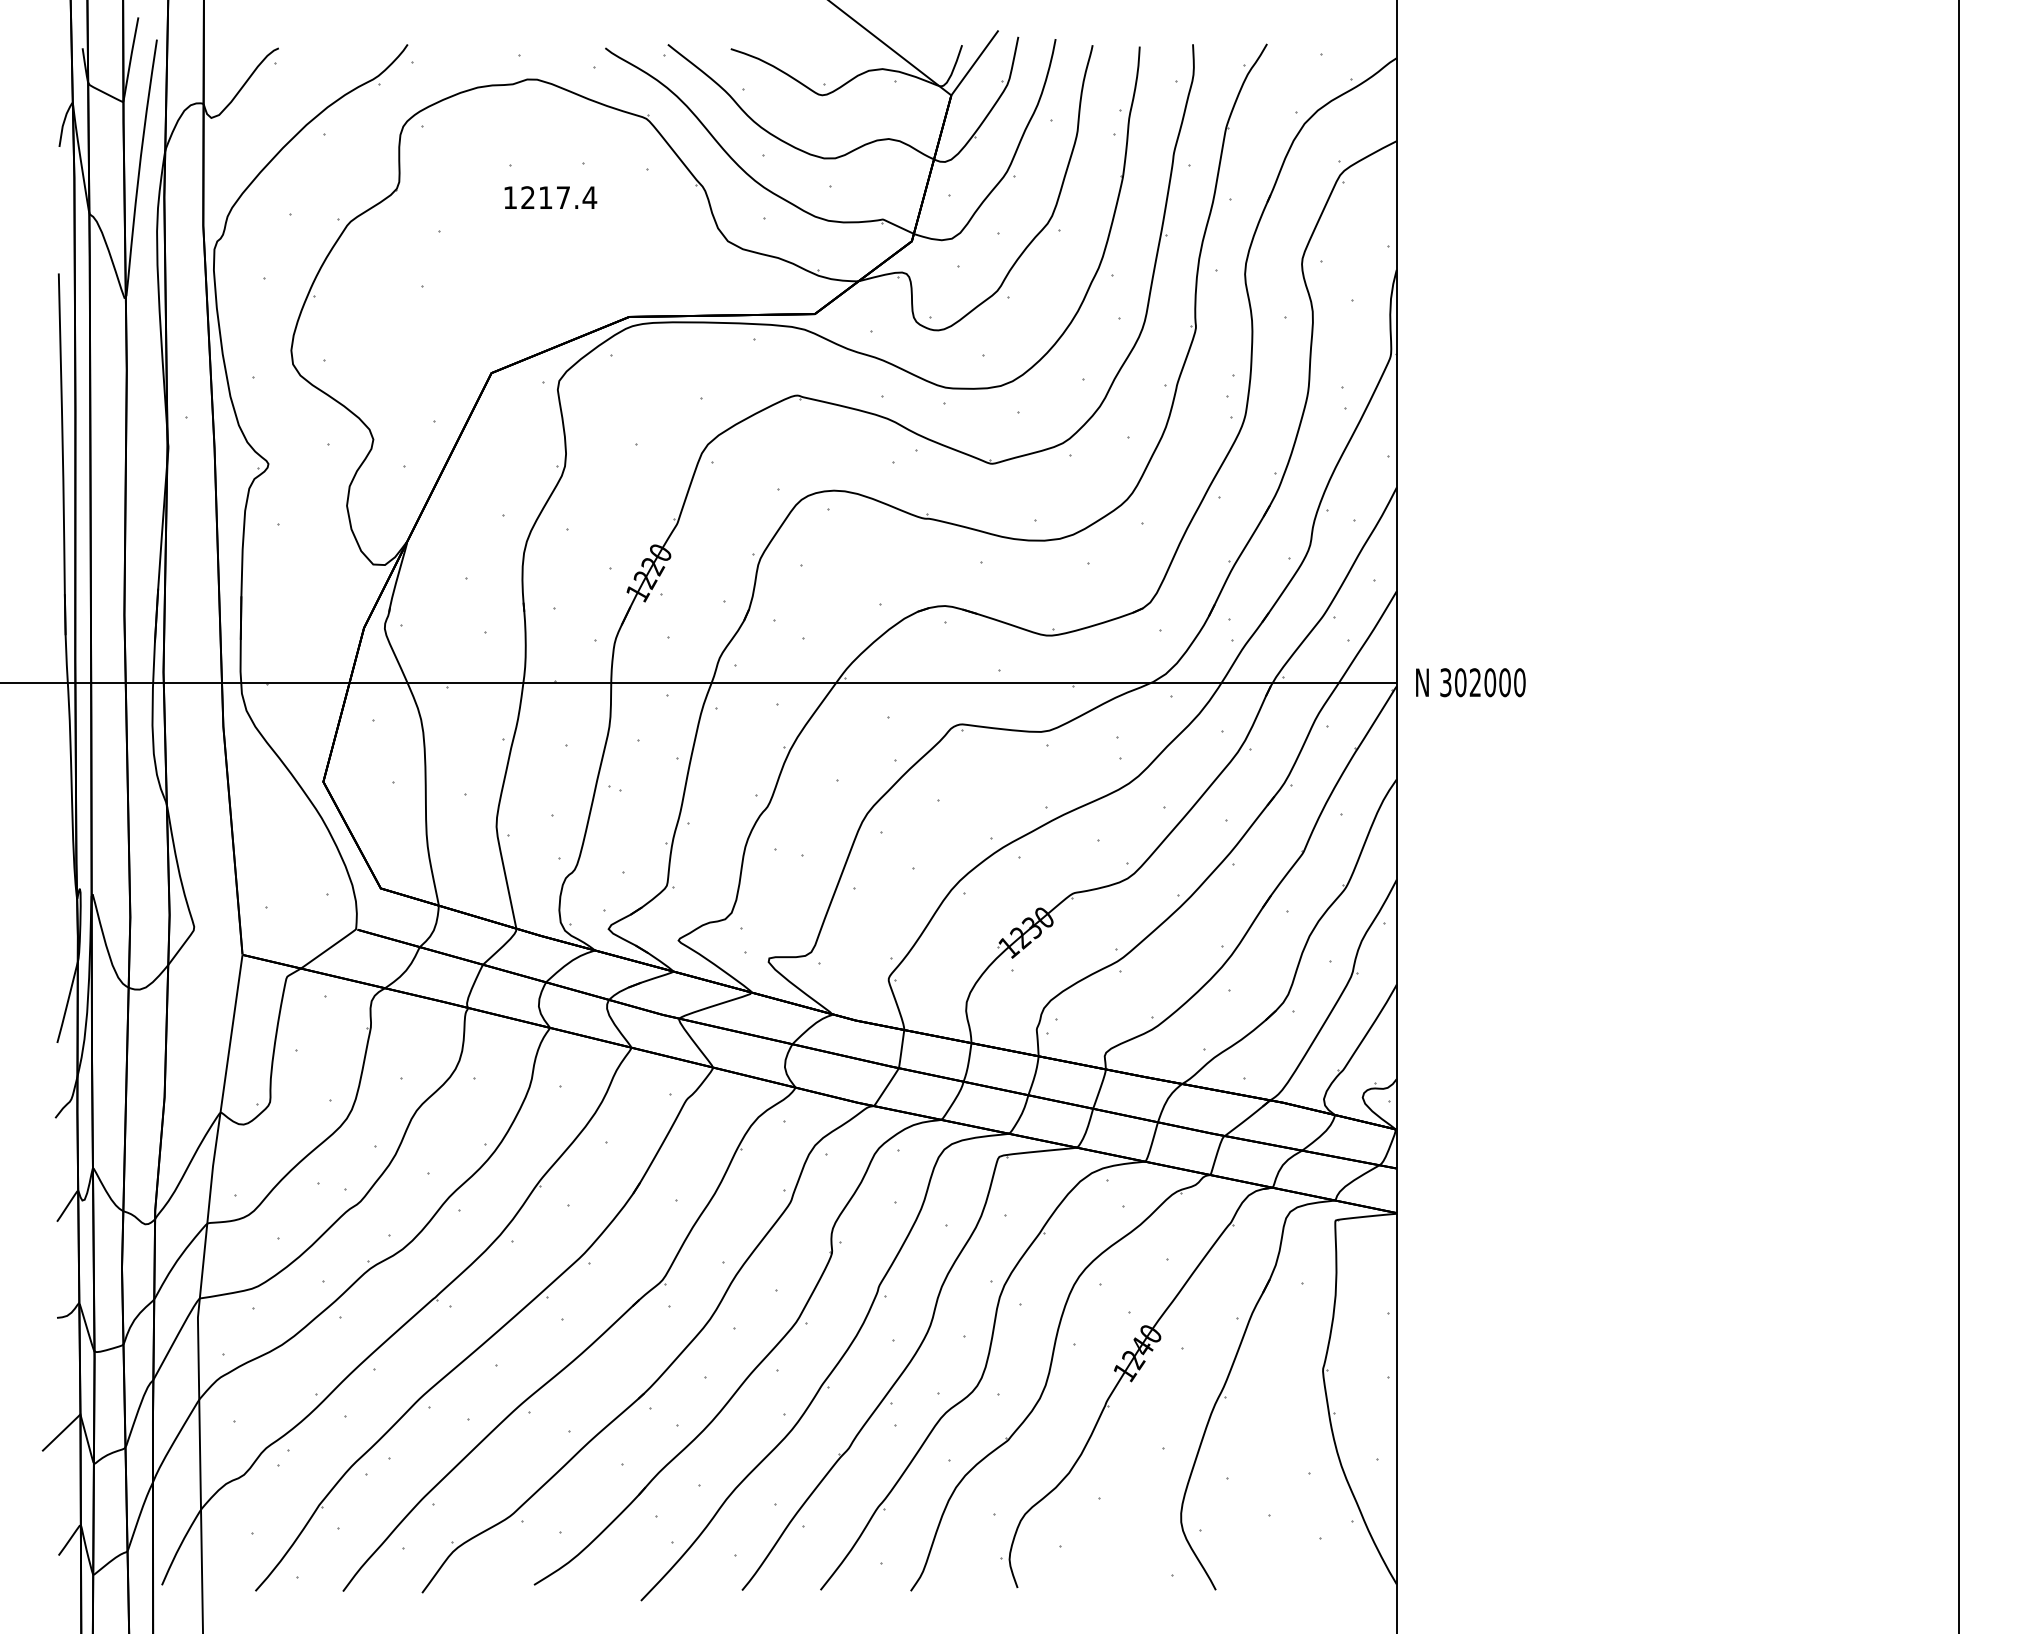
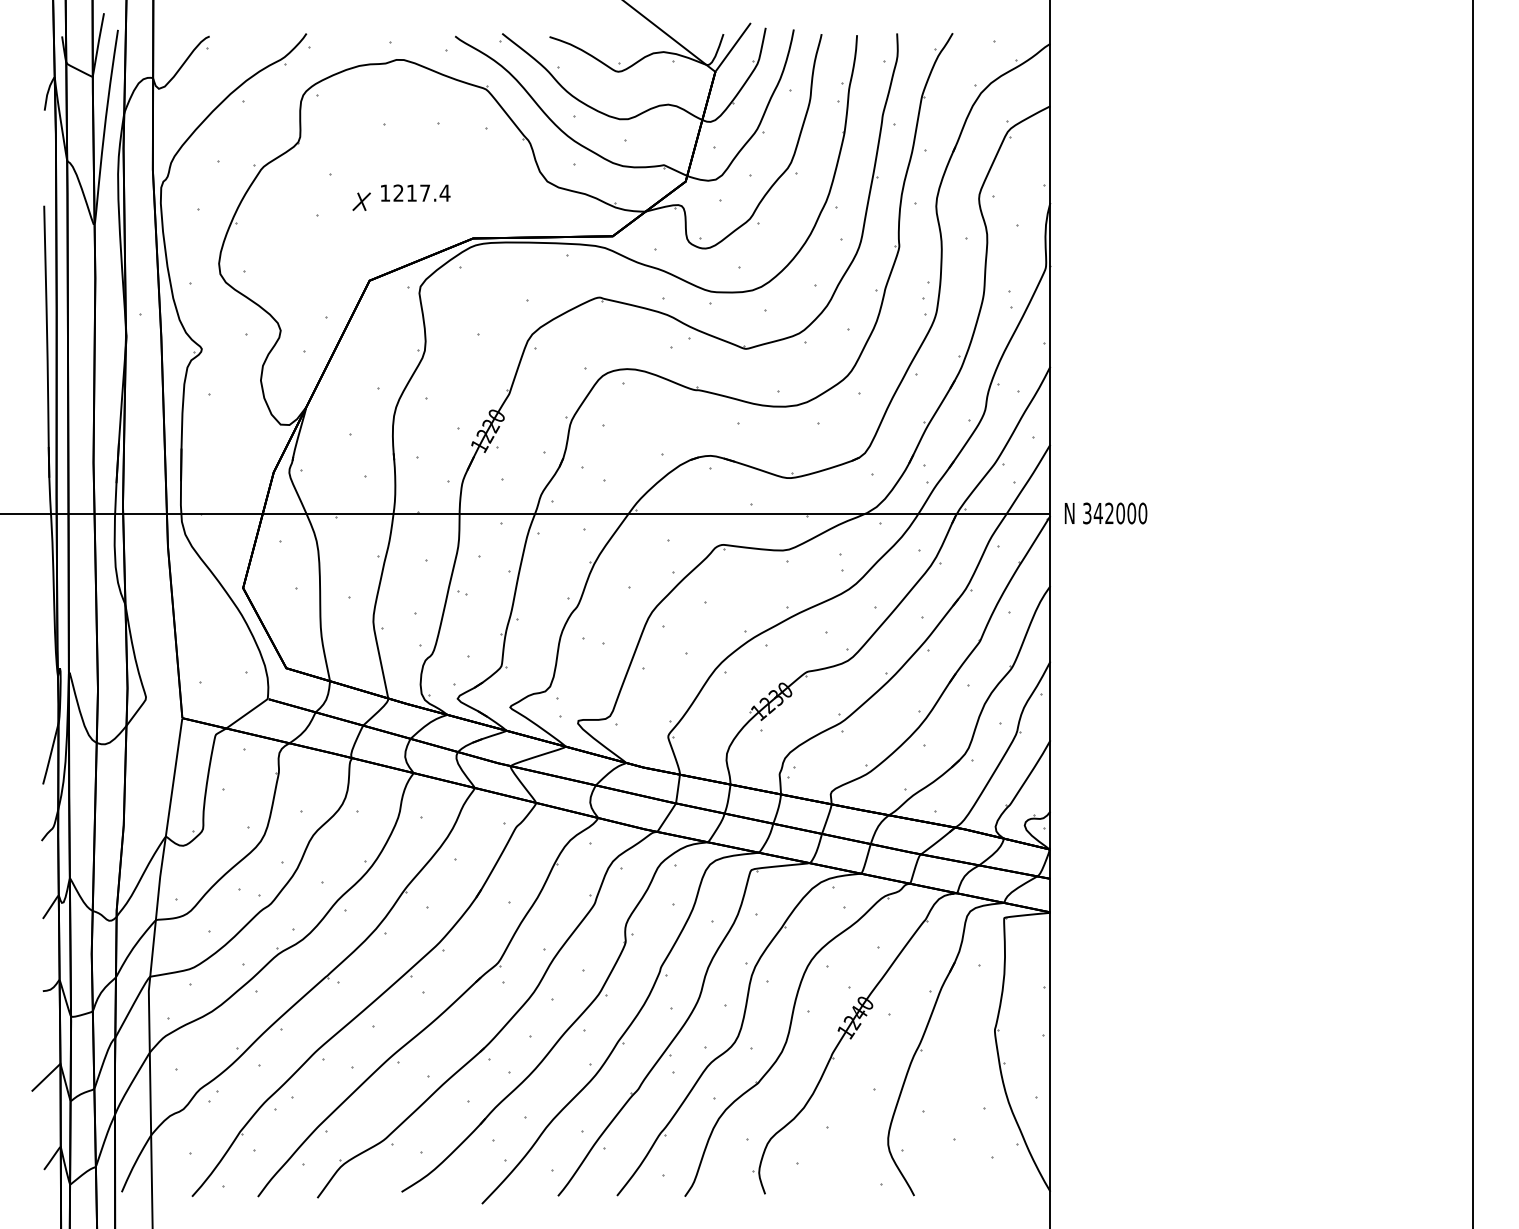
text: (550, 197) -> (415, 193), moved
part: (480, 268) -> (361, 202), added
text: (1460, 682) -> (1098, 513), 302000 -> 342000

